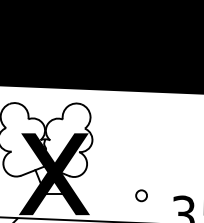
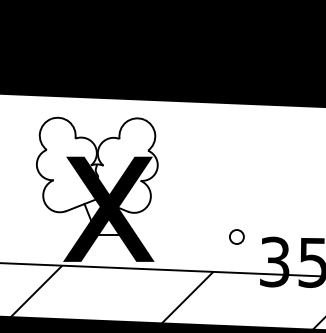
circle: (141, 195) -> (236, 236), moved

